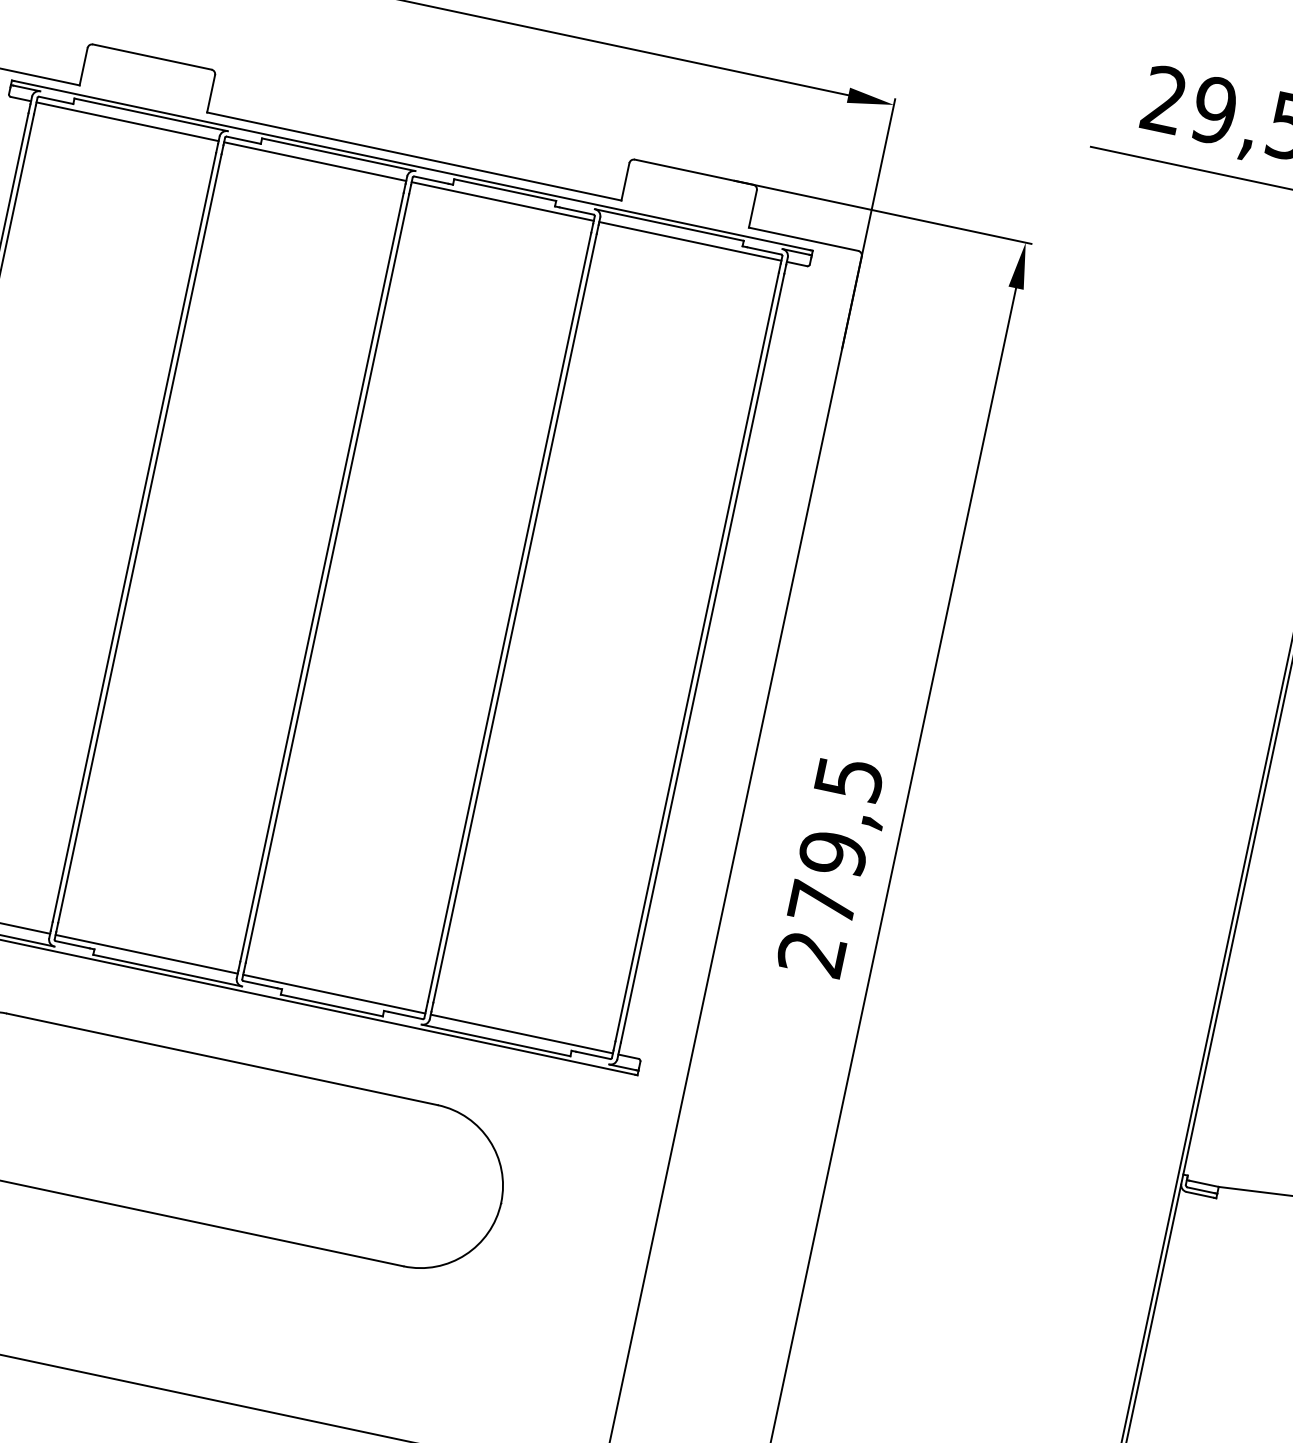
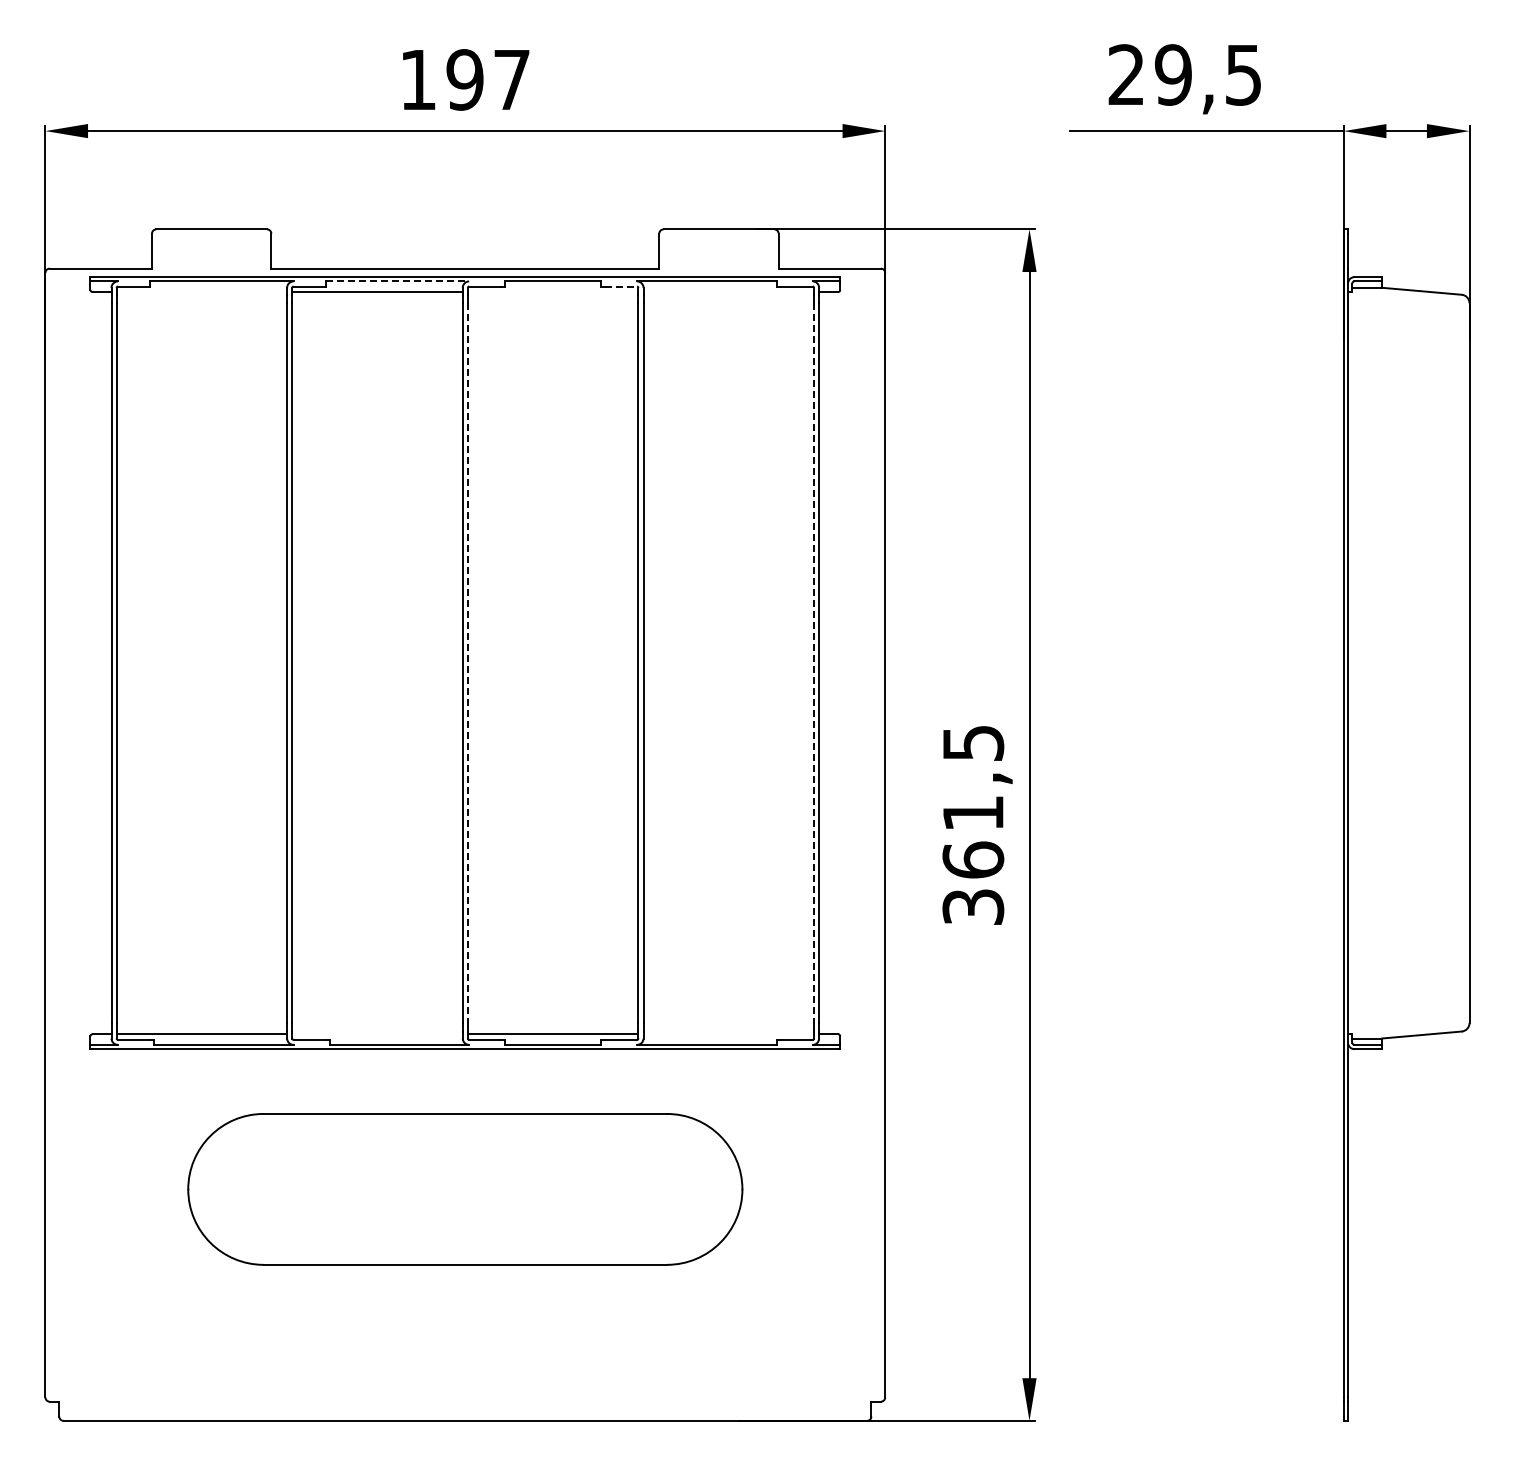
line: (127, 122) -> (201, 292), removed
line: (338, 154) -> (397, 281), solid -> dashed
line: (501, 201) -> (552, 292), removed
line: (577, 211) -> (621, 286), solid -> dashed
line: (689, 241) -> (728, 292), removed
line: (326, 578) -> (467, 663), solid -> dashed
line: (697, 657) -> (814, 663), solid -> dashed
text: (822, 904) -> (973, 860), 279,5 -> 361,5
line: (146, 954) -> (377, 1034), removed
line: (521, 1034) -> (728, 1034), removed

